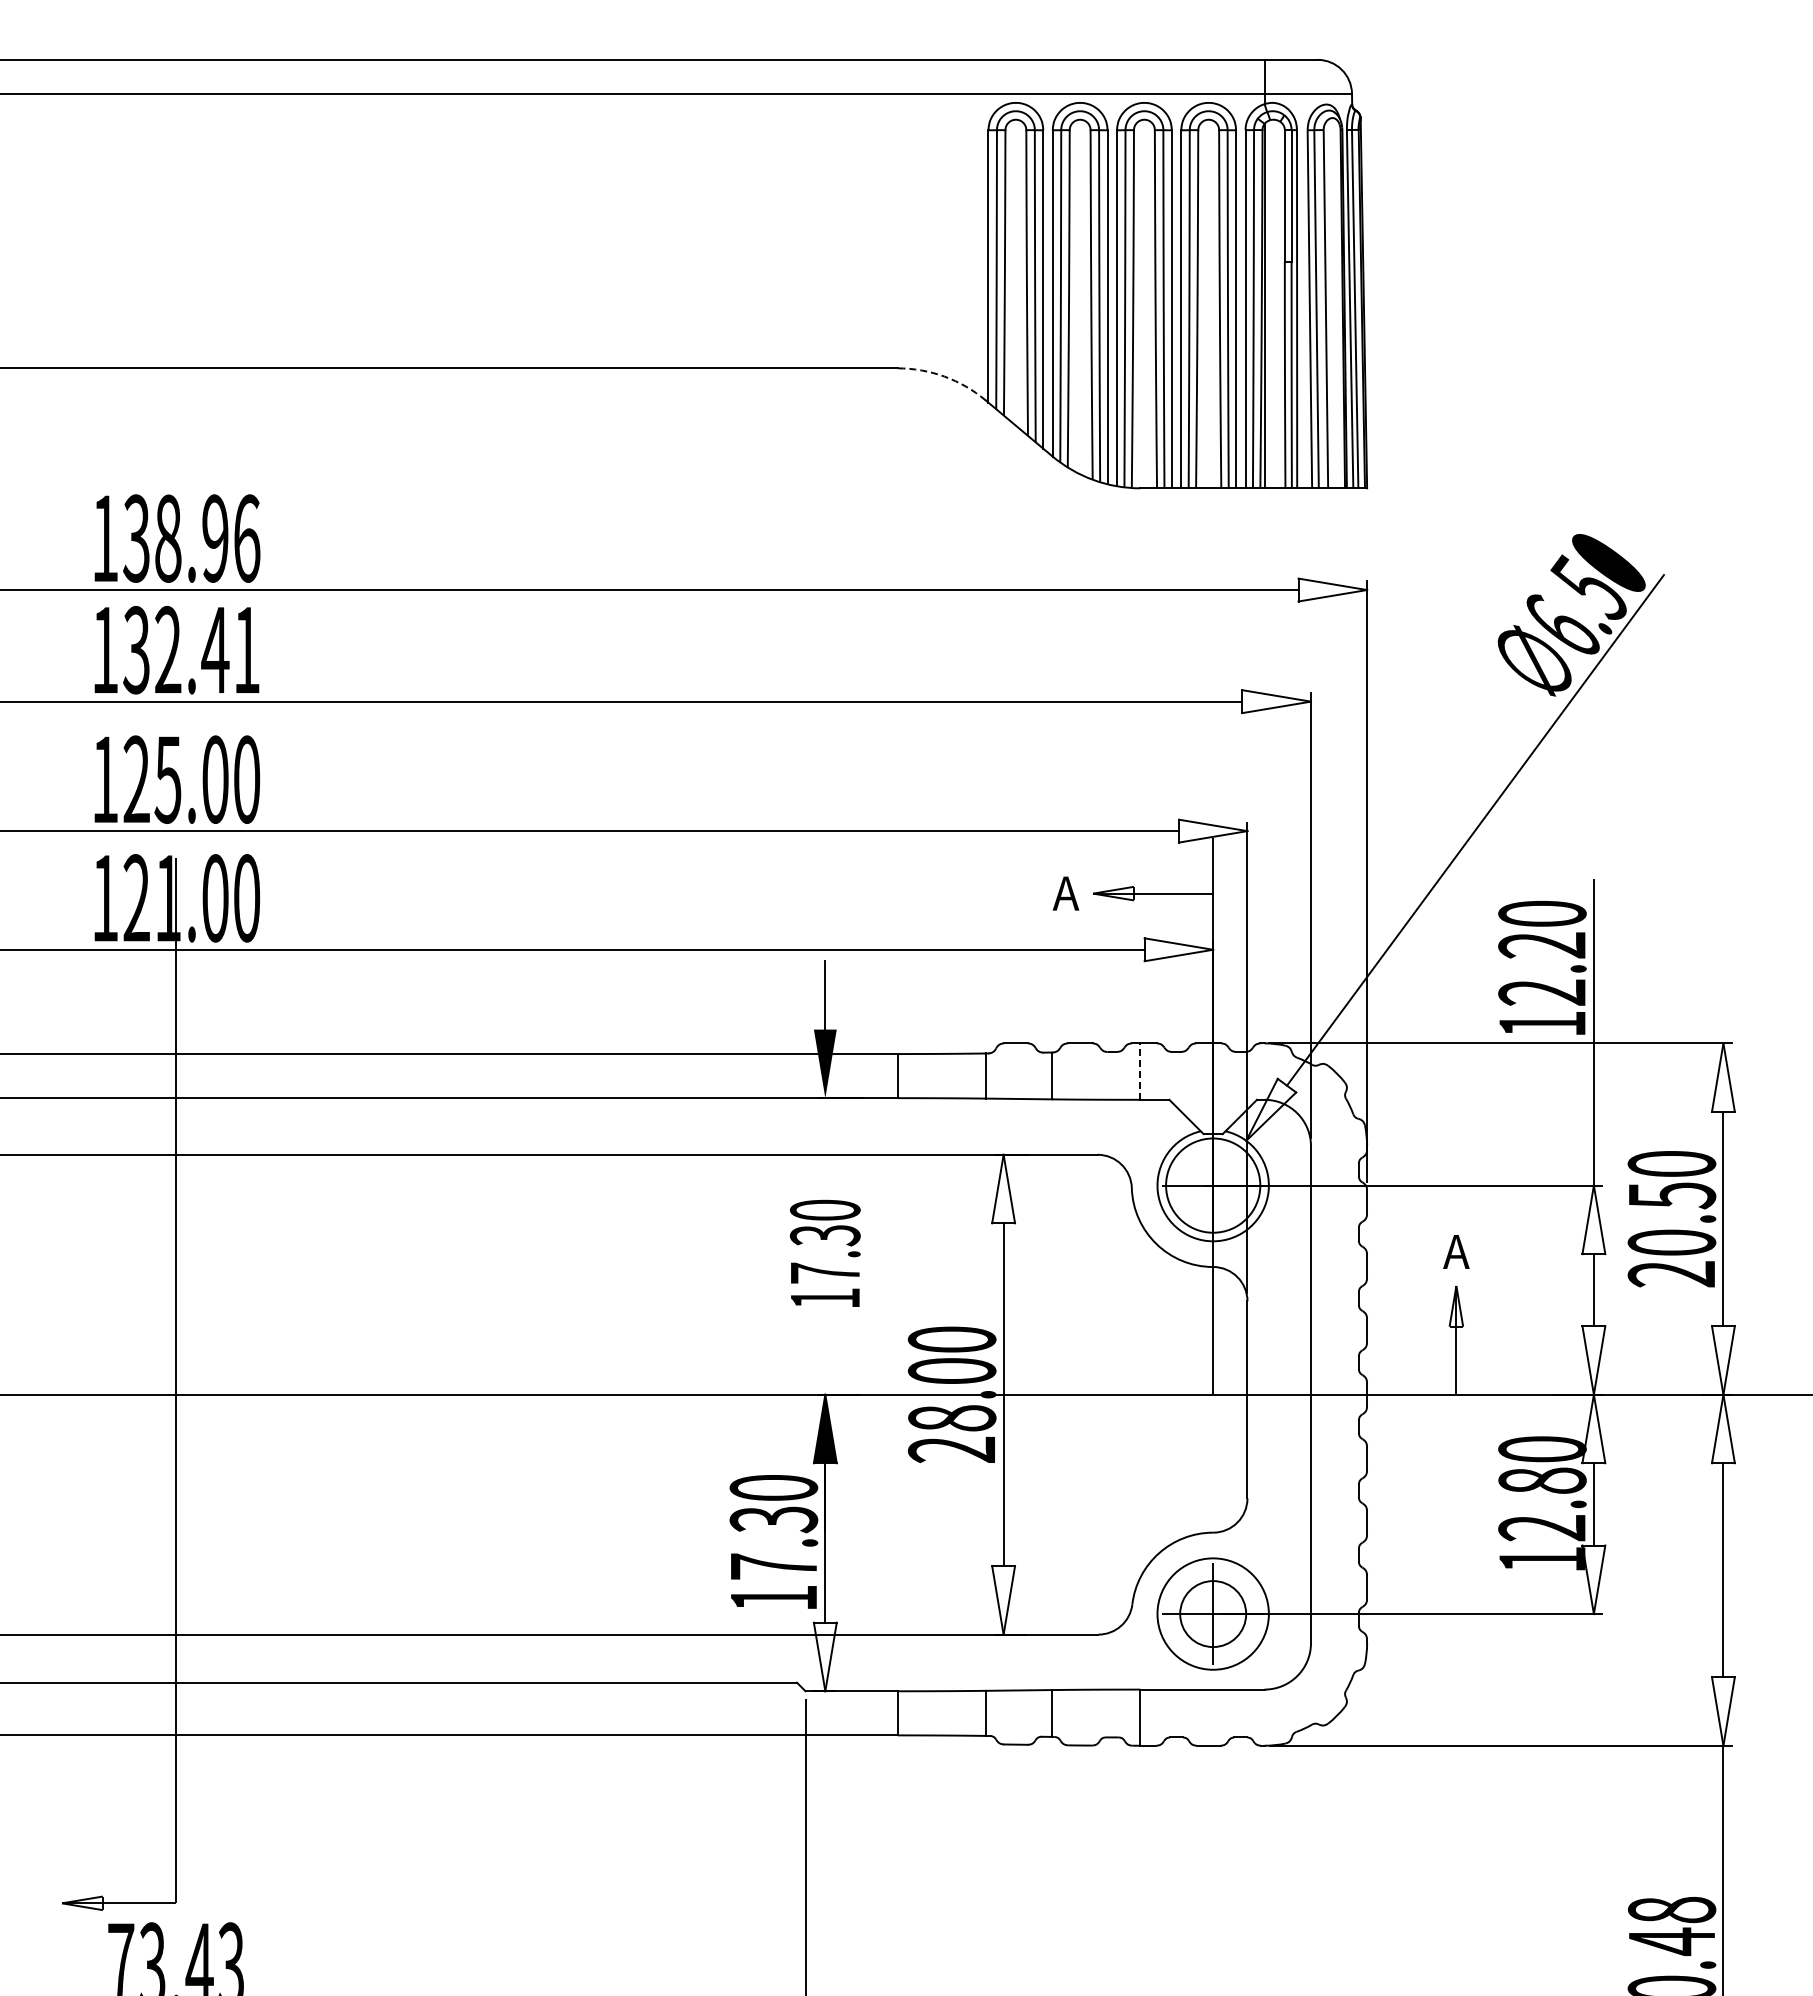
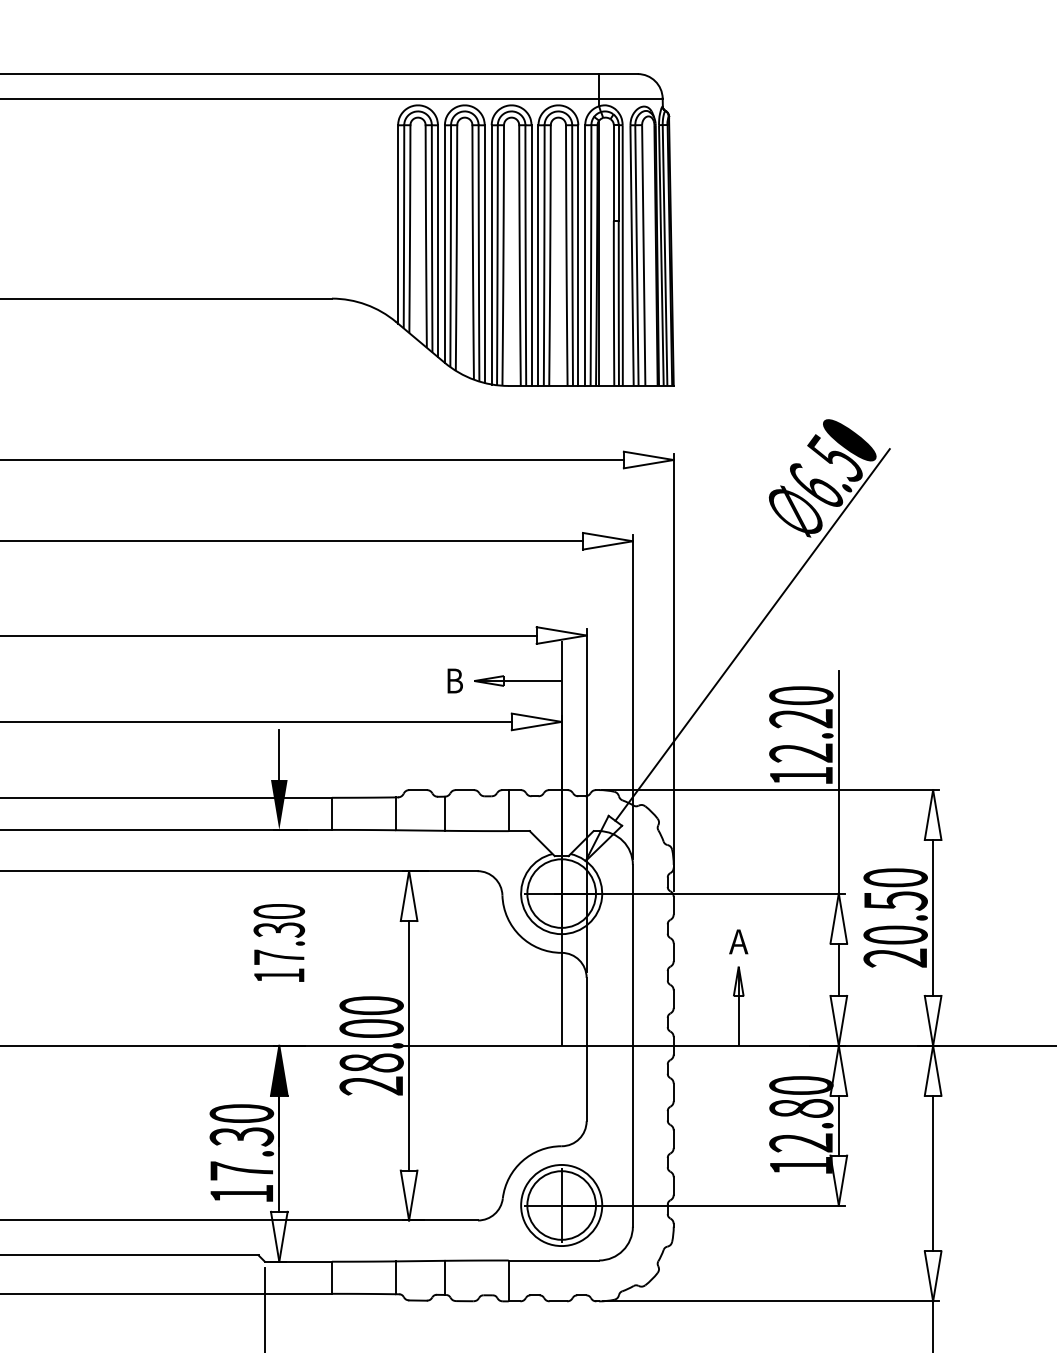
arc: (944, 376) -> (366, 304), dashed -> solid
text: (1065, 893) -> (454, 680), A -> B
line: (1140, 1071) -> (508, 810), dashed -> solid
circle: (1213, 1613) -> (561, 1205), size x1.43

